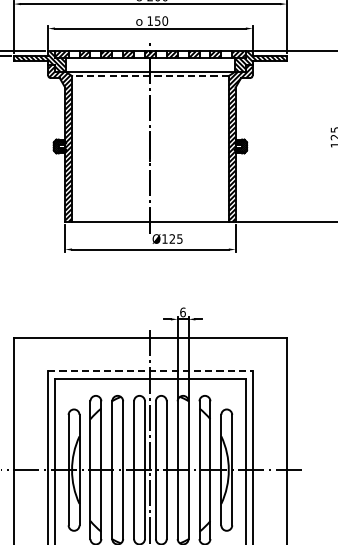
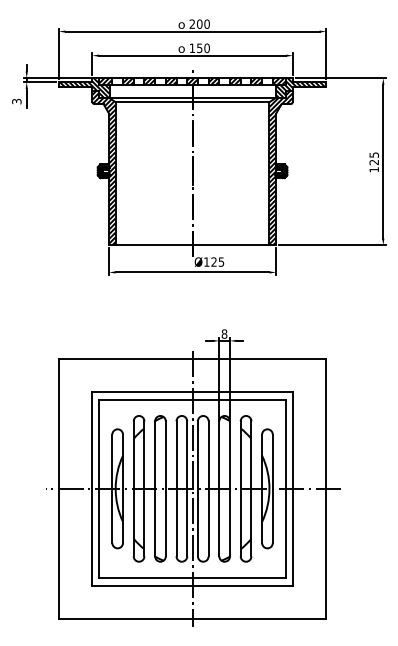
line: (150, 76) -> (192, 102), dashed -> solid
text: (182, 311) -> (224, 333), 6 -> 8
line: (151, 370) -> (193, 391), dashed -> solid

